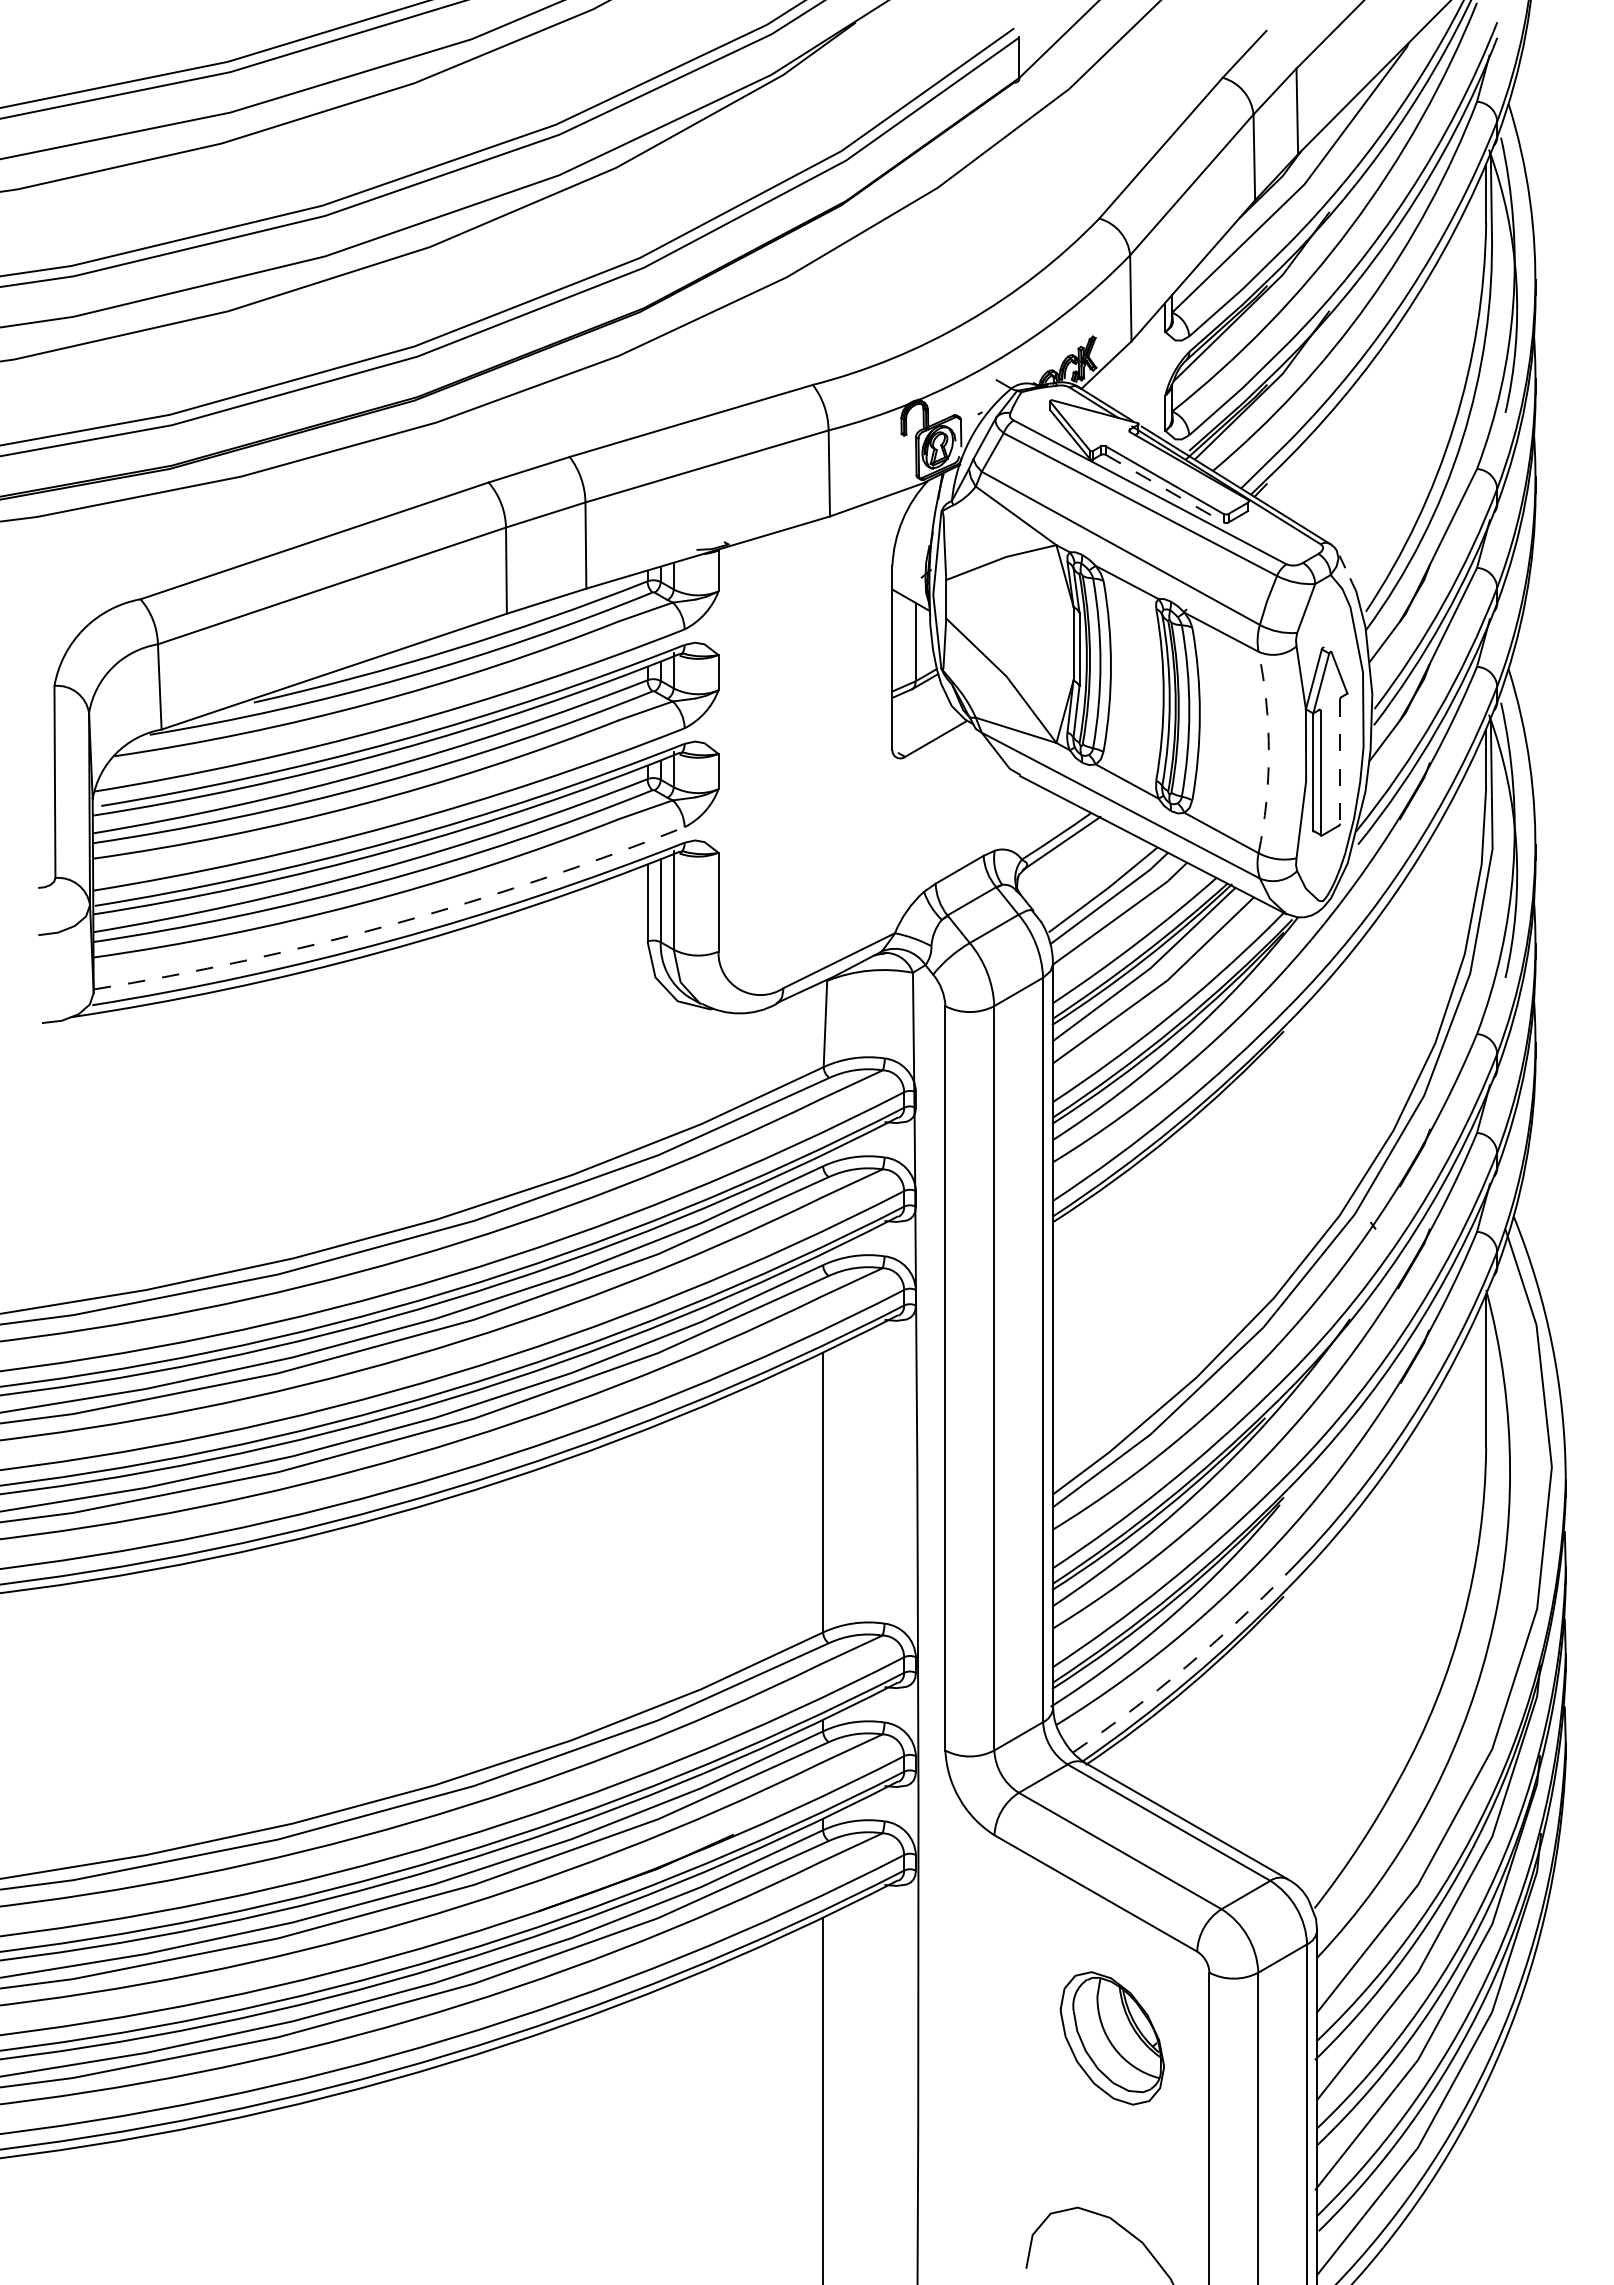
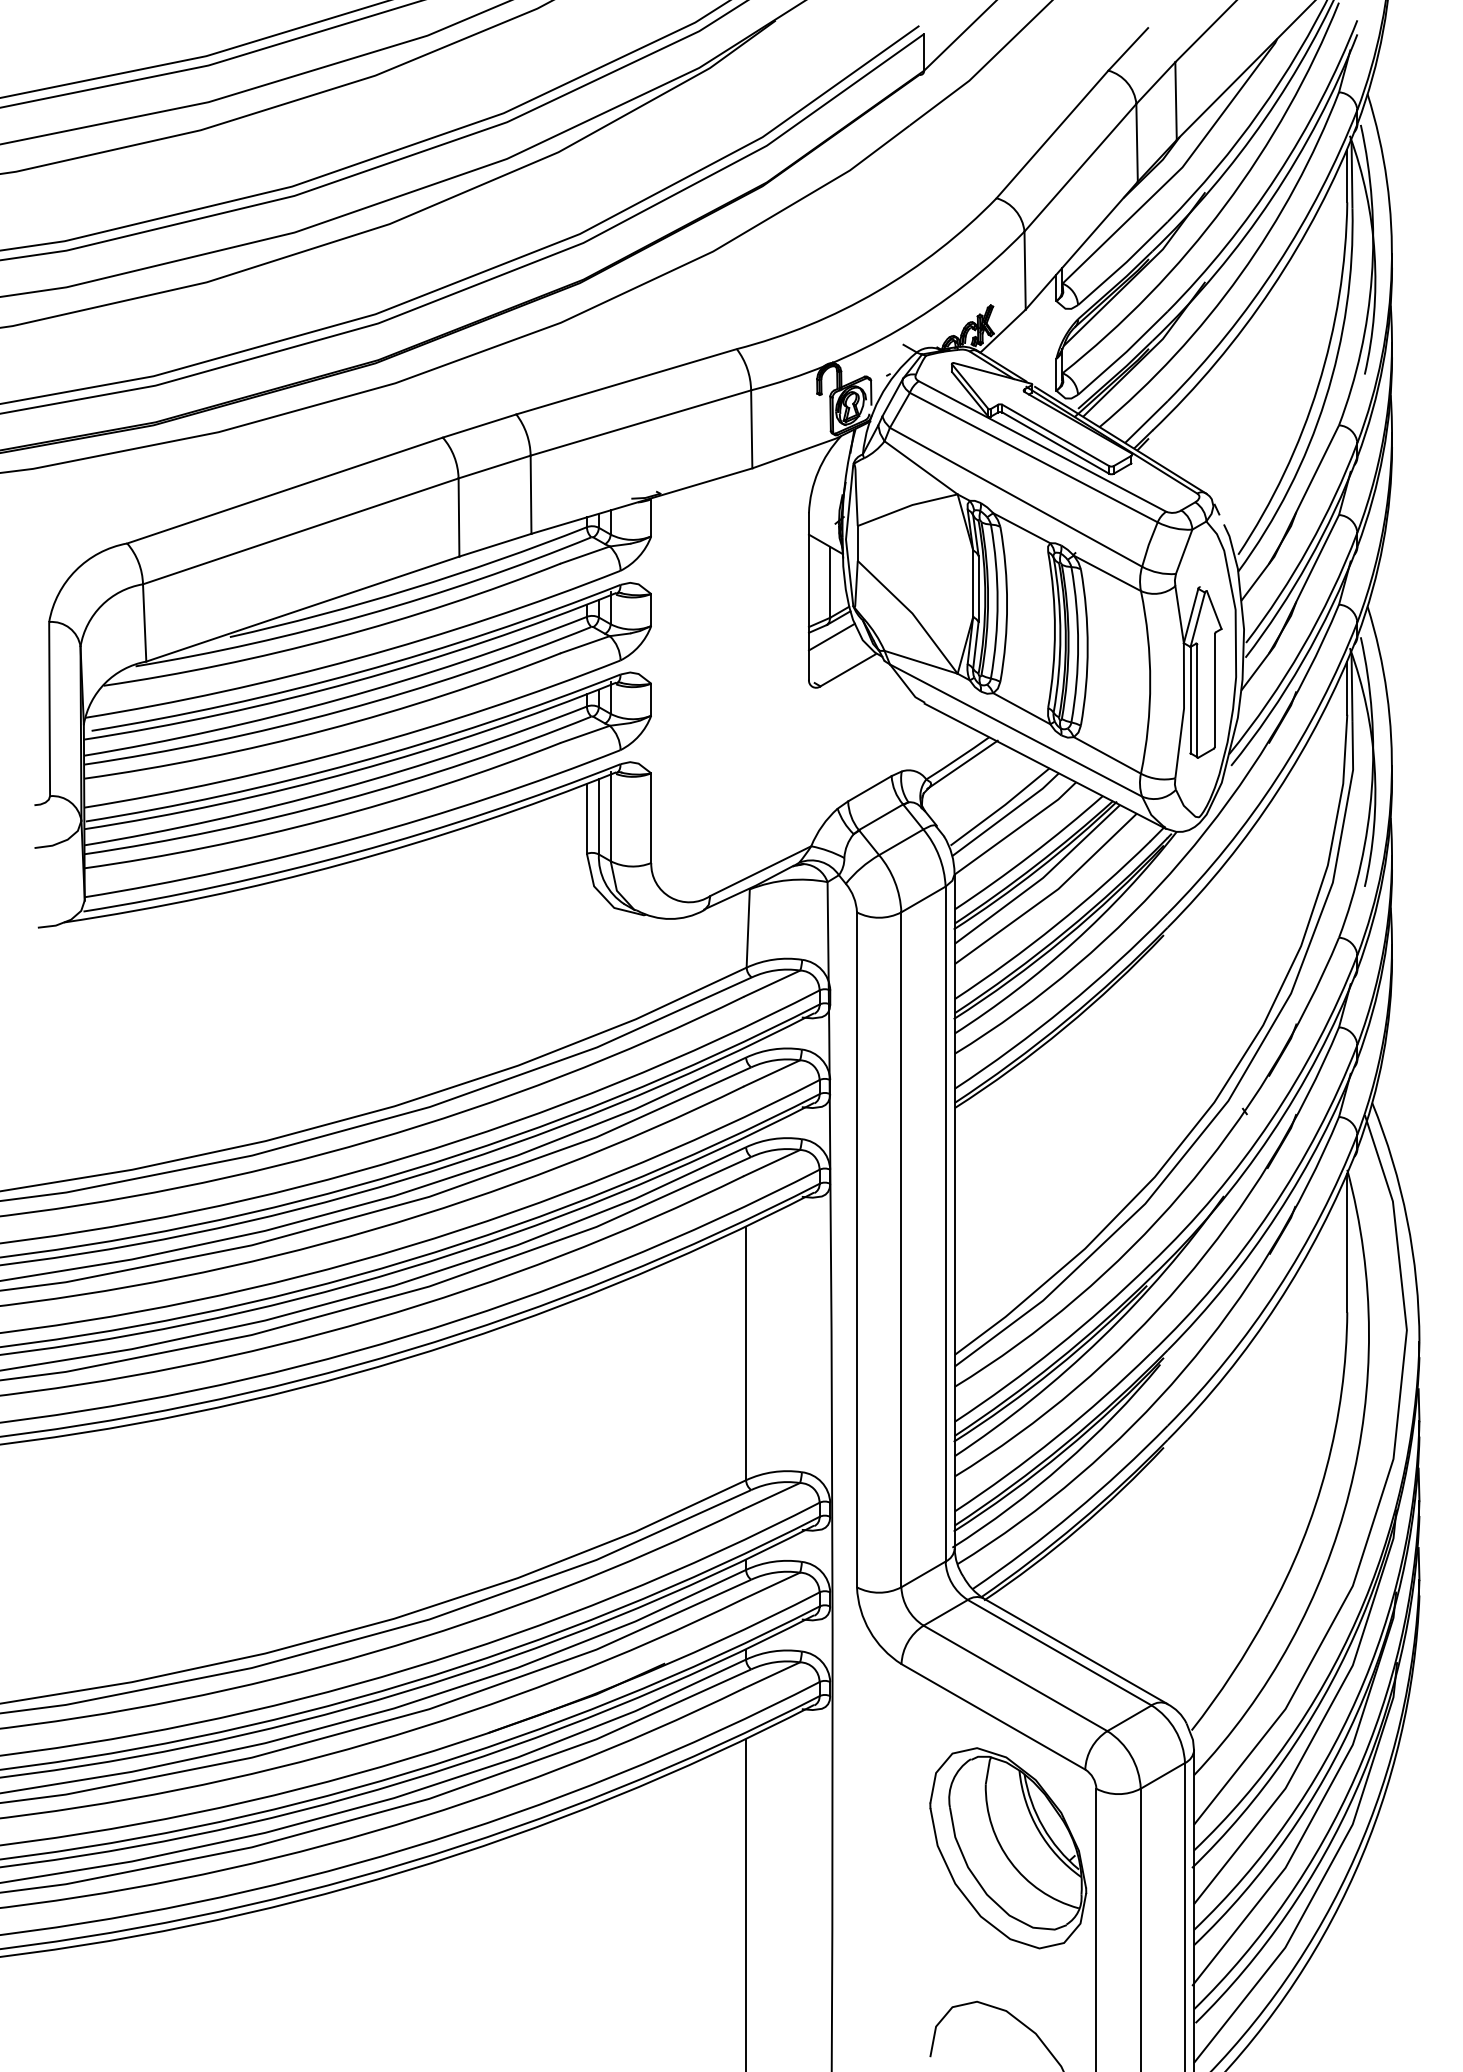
line: (1164, 488) -> (1055, 443), dashed -> solid
line: (917, 702) -> (831, 637), added
arc: (1268, 752) -> (1149, 682), dashed -> solid
line: (1340, 761) -> (1215, 690), dashed -> solid
arc: (393, 924) -> (356, 838), dashed -> solid
arc: (1185, 1667) -> (1074, 1512), dashed -> solid
part: (1112, 2038) -> (1008, 1848), size x1.67

